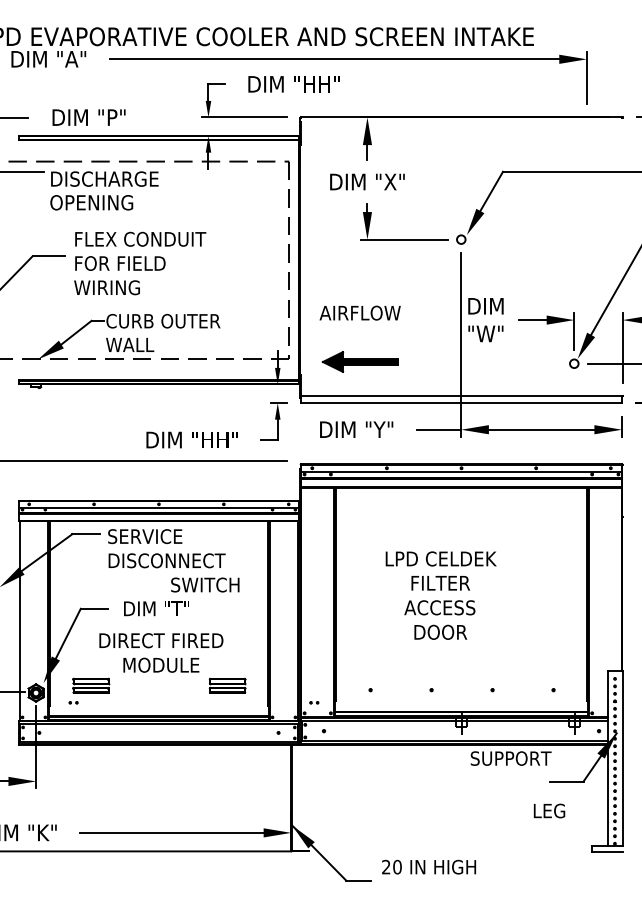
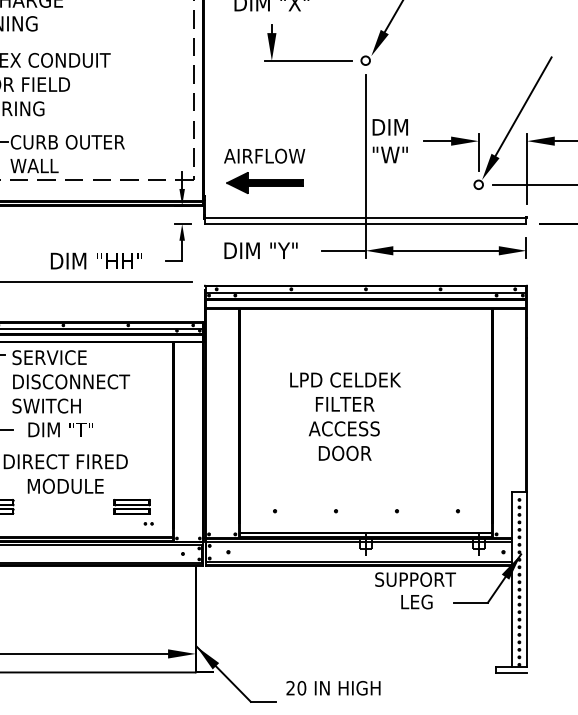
text: (359, 312) -> (263, 155), moved
text: (205, 584) -> (46, 405), moved
part: (314, 702) -> (148, 523), moved
text: (549, 810) -> (416, 601), moved

